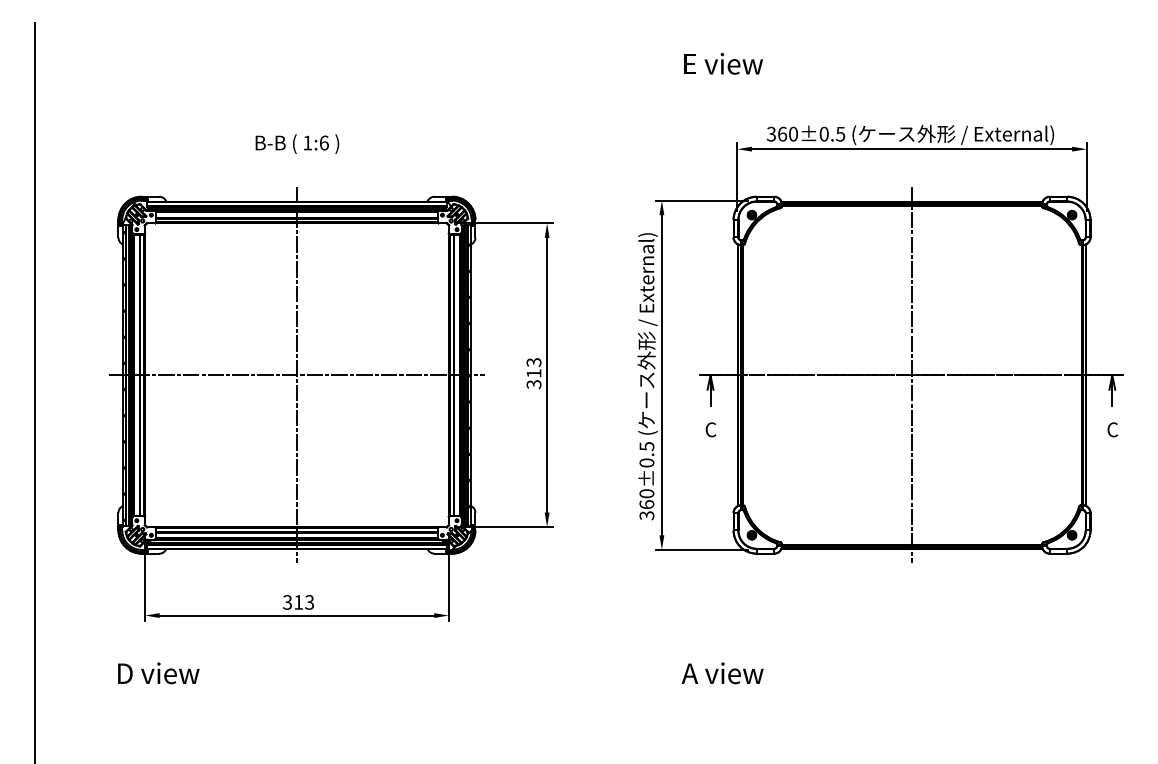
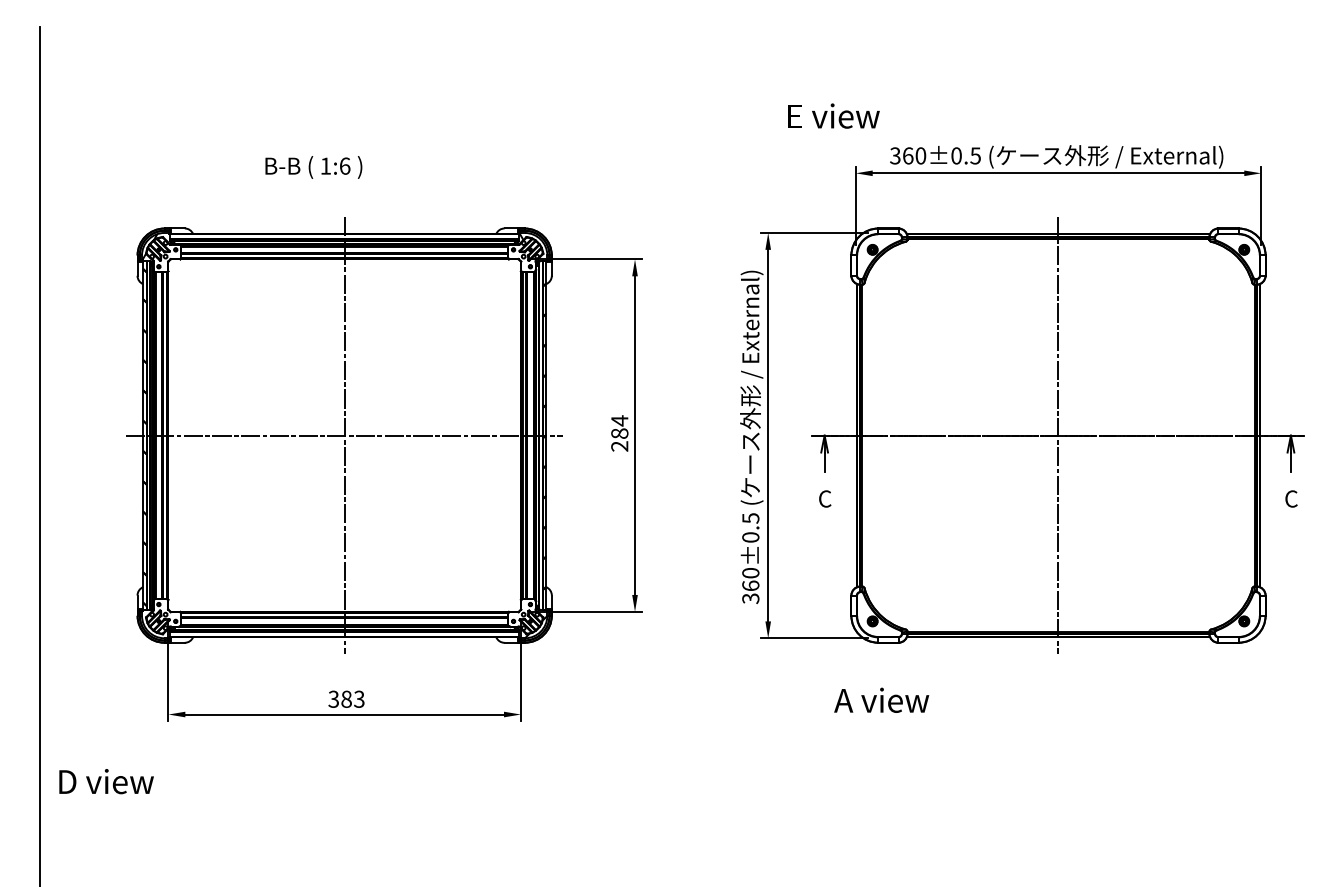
text: (723, 63) -> (833, 115), moved
text: (297, 143) -> (313, 166), moved
text: (533, 373) -> (619, 433), 313 -> 284
text: (298, 602) -> (346, 699), 313 -> 383
text: (158, 673) -> (106, 781), moved
text: (722, 673) -> (881, 700), moved

